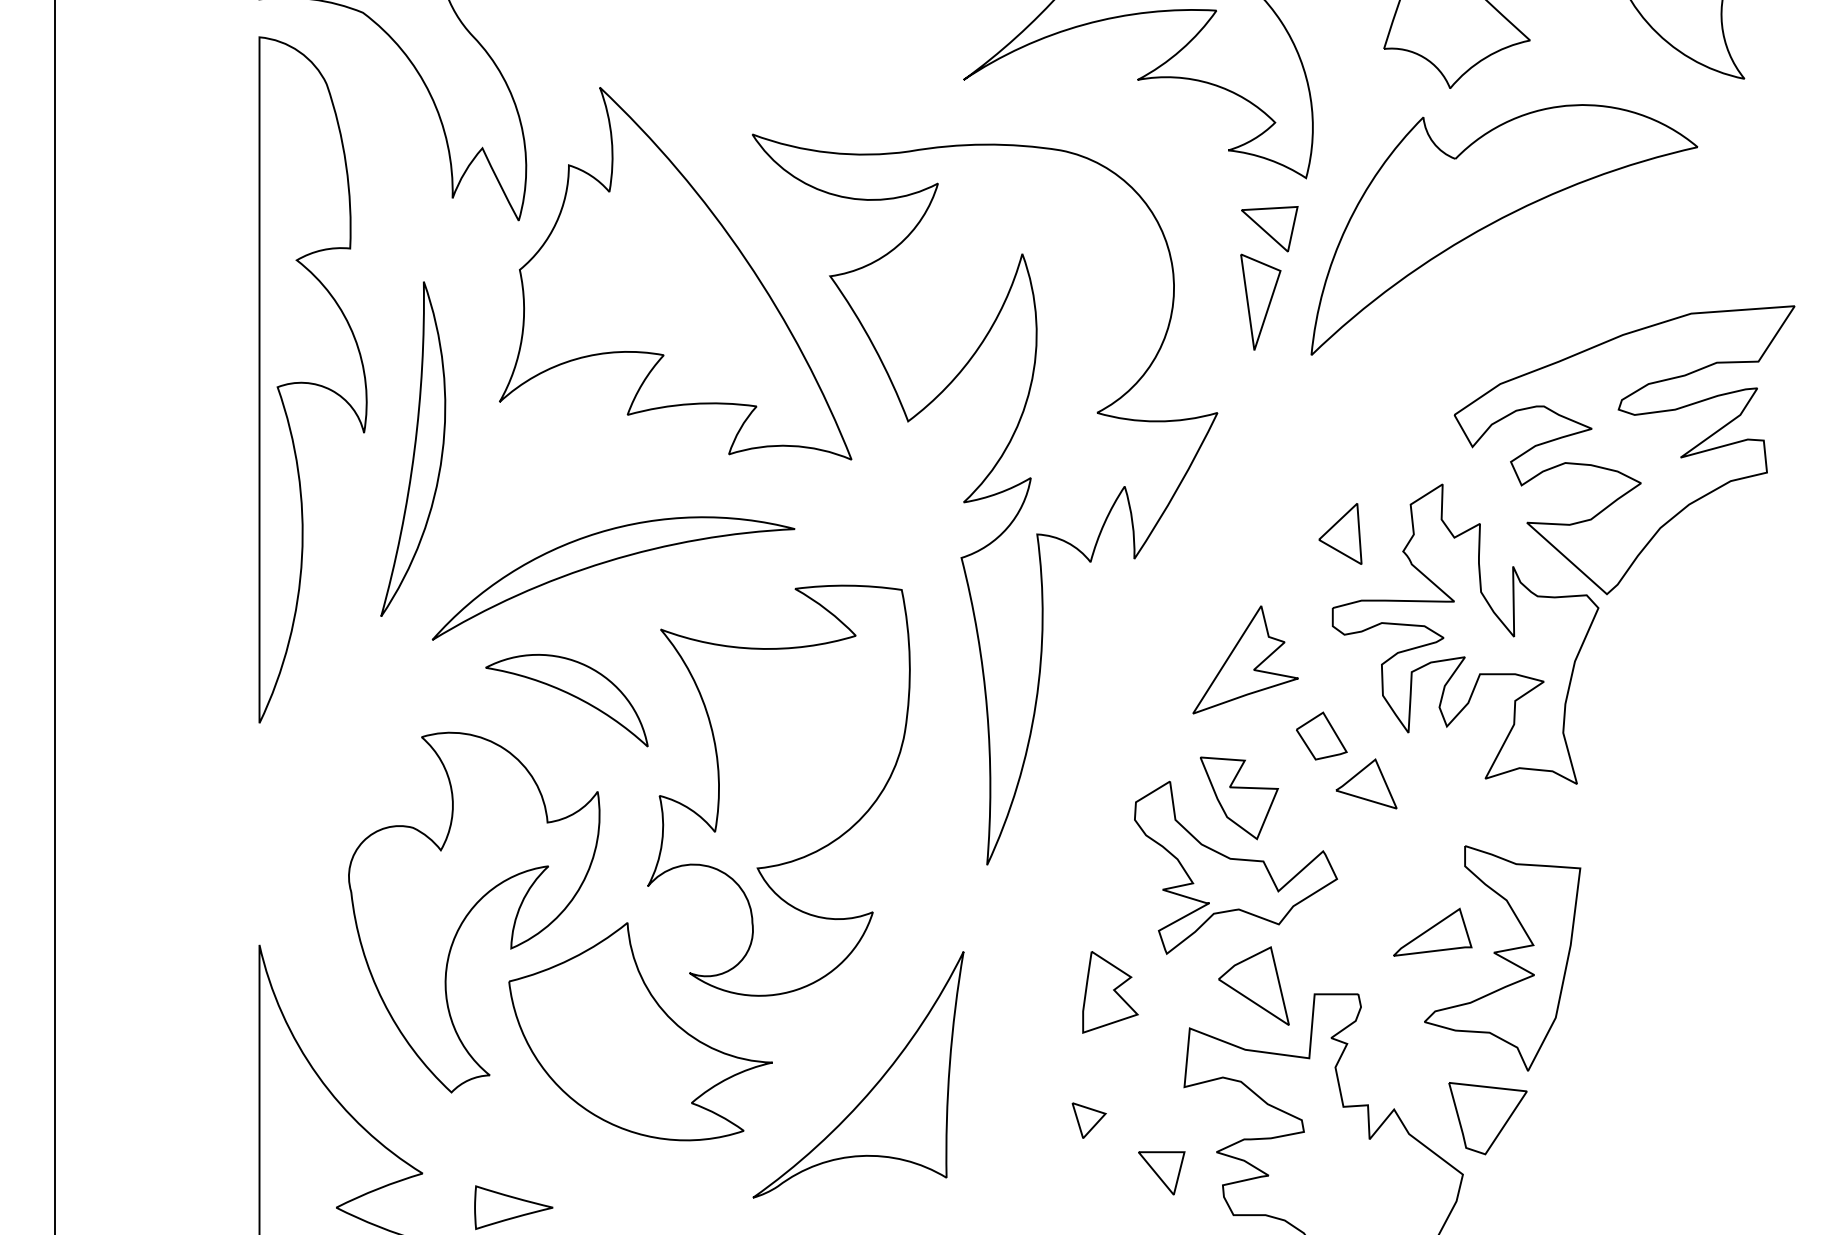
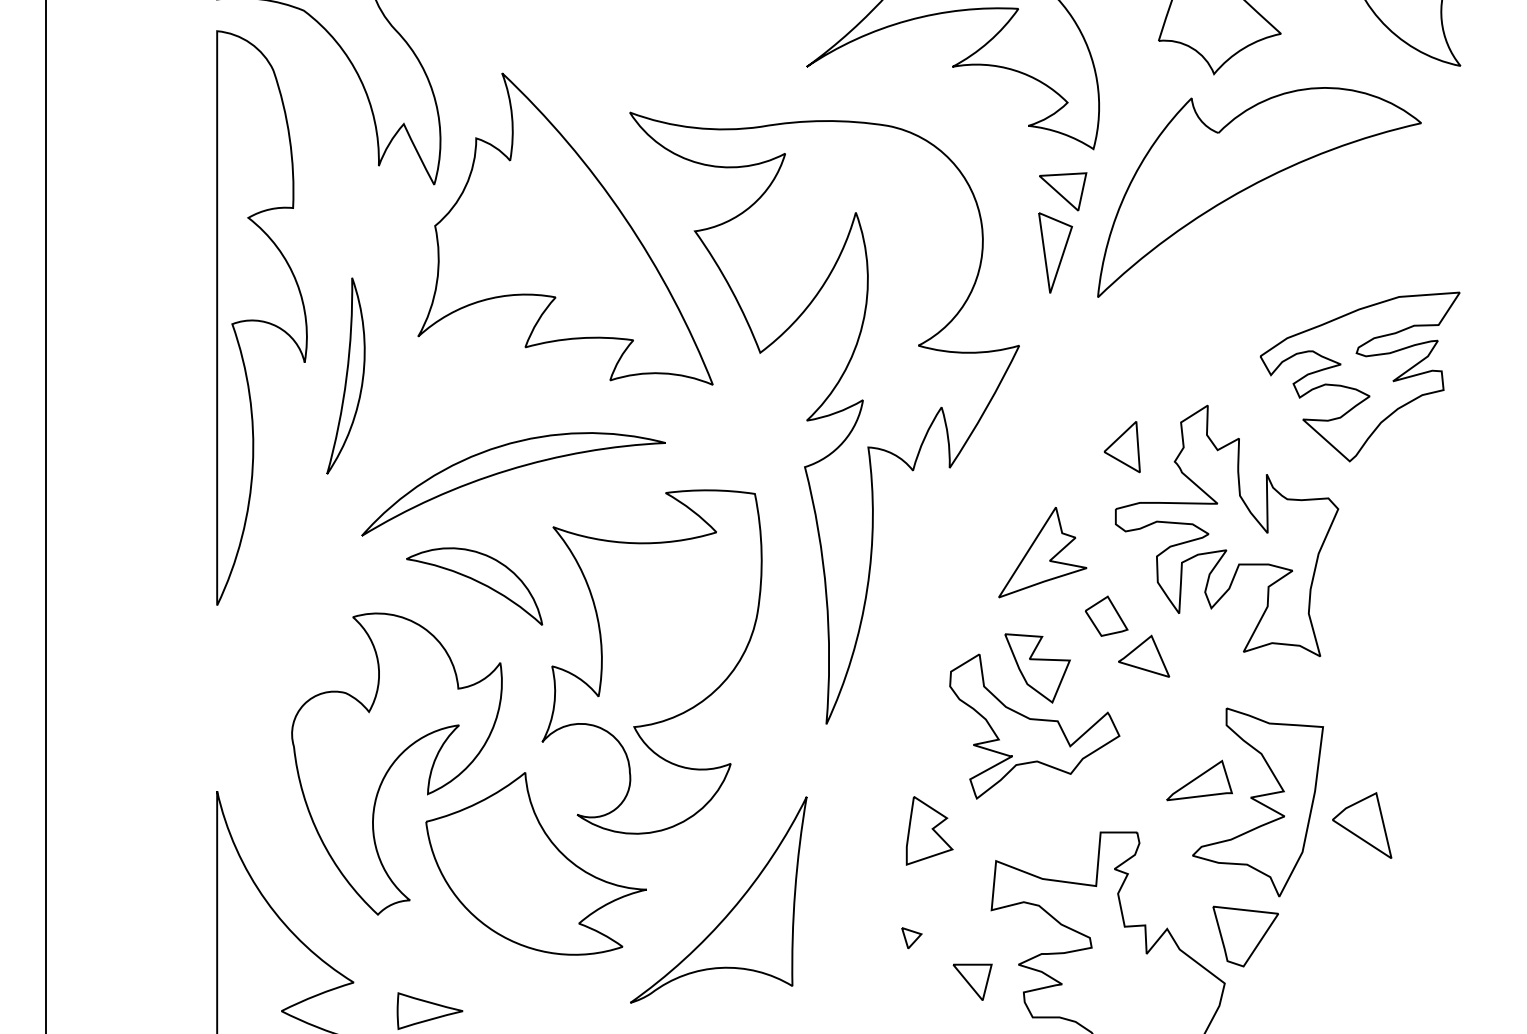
part: (413, 448) -> (346, 375), size x0.7
part: (1624, 450) -> (1360, 377), size x0.7
part: (1253, 985) -> (1361, 825), moved
part: (1088, 1120) -> (911, 938), size x0.7

